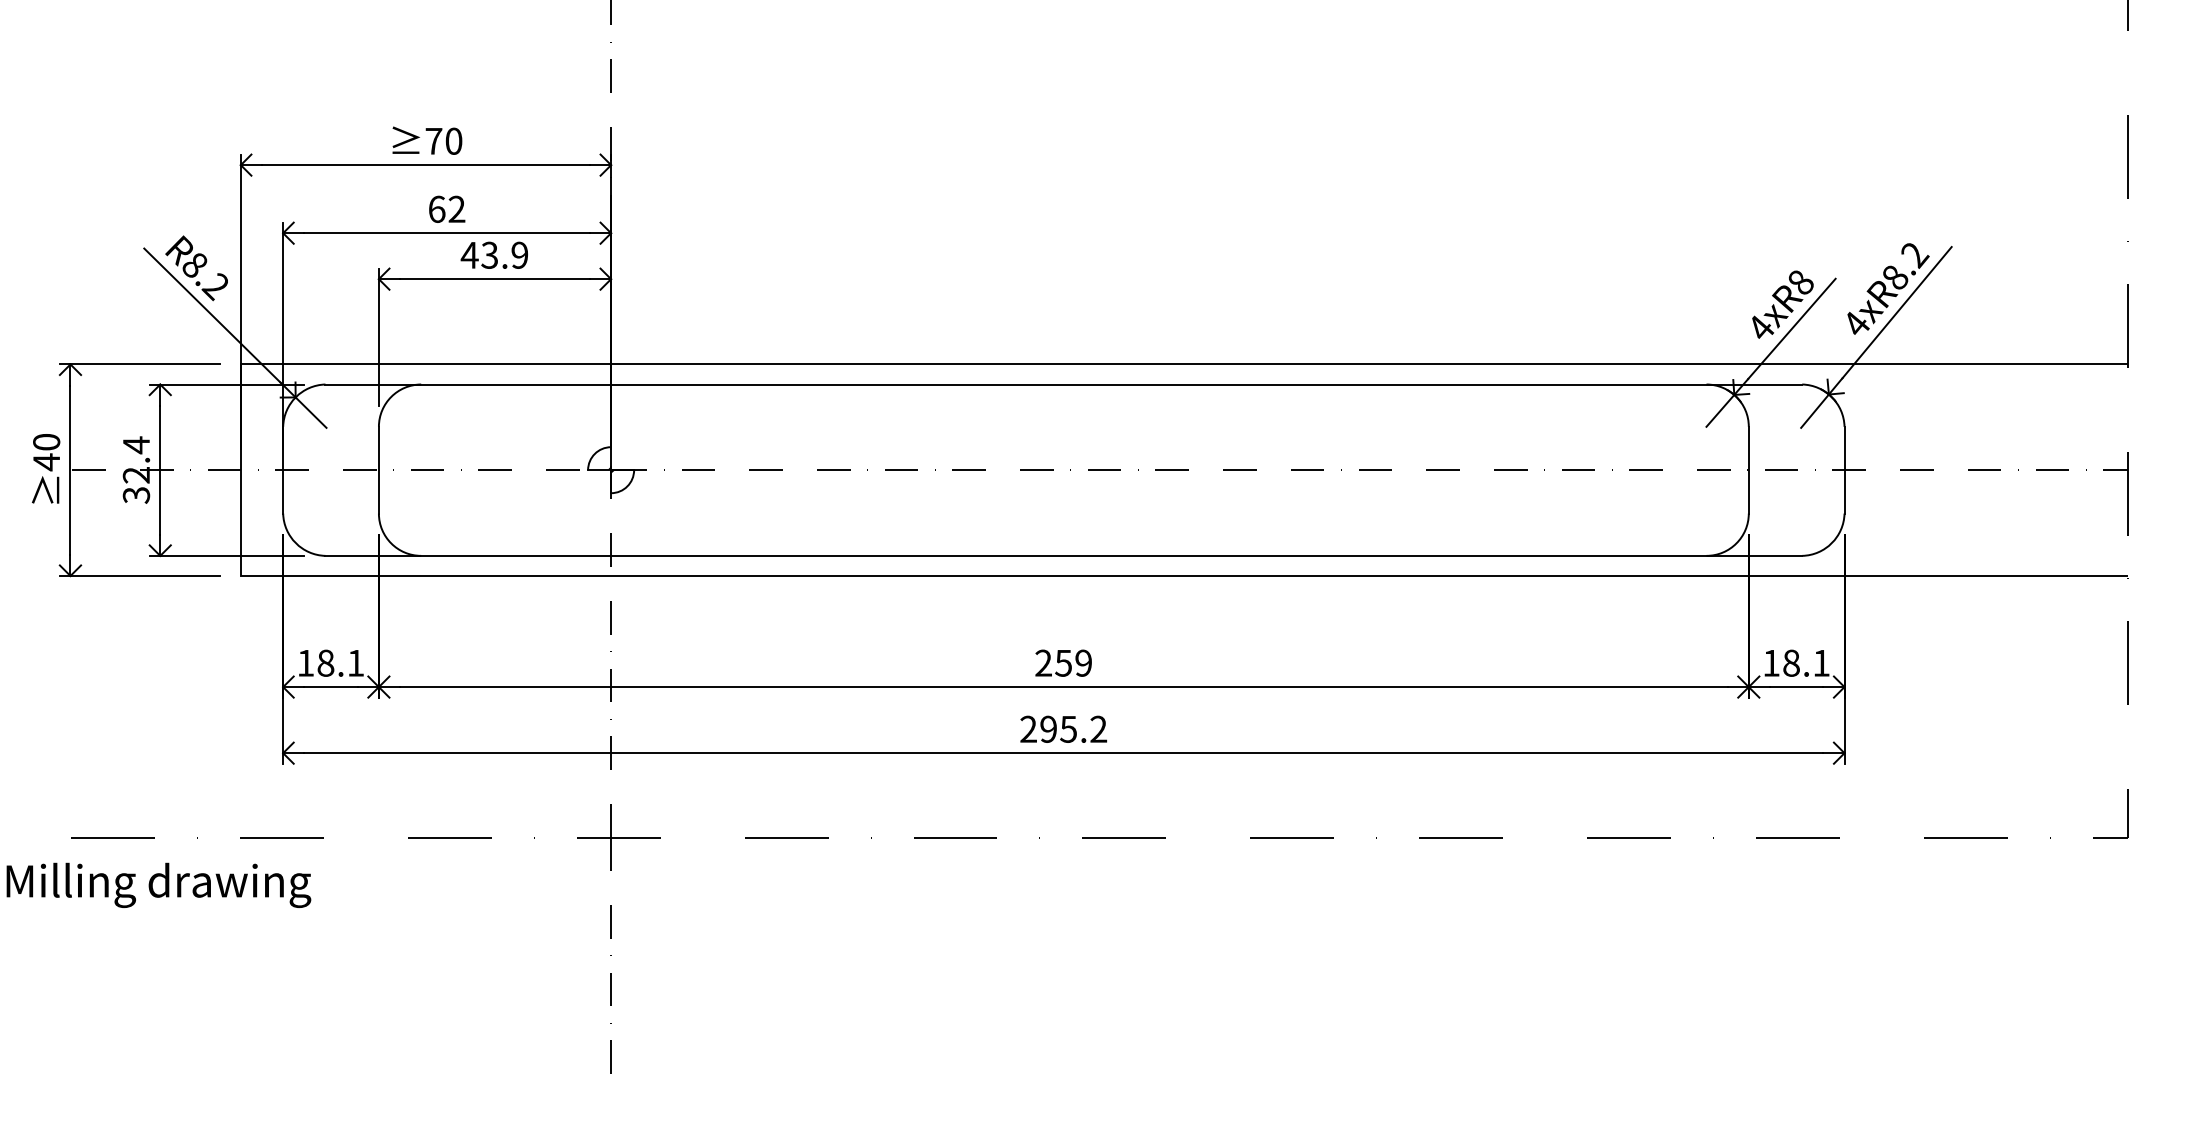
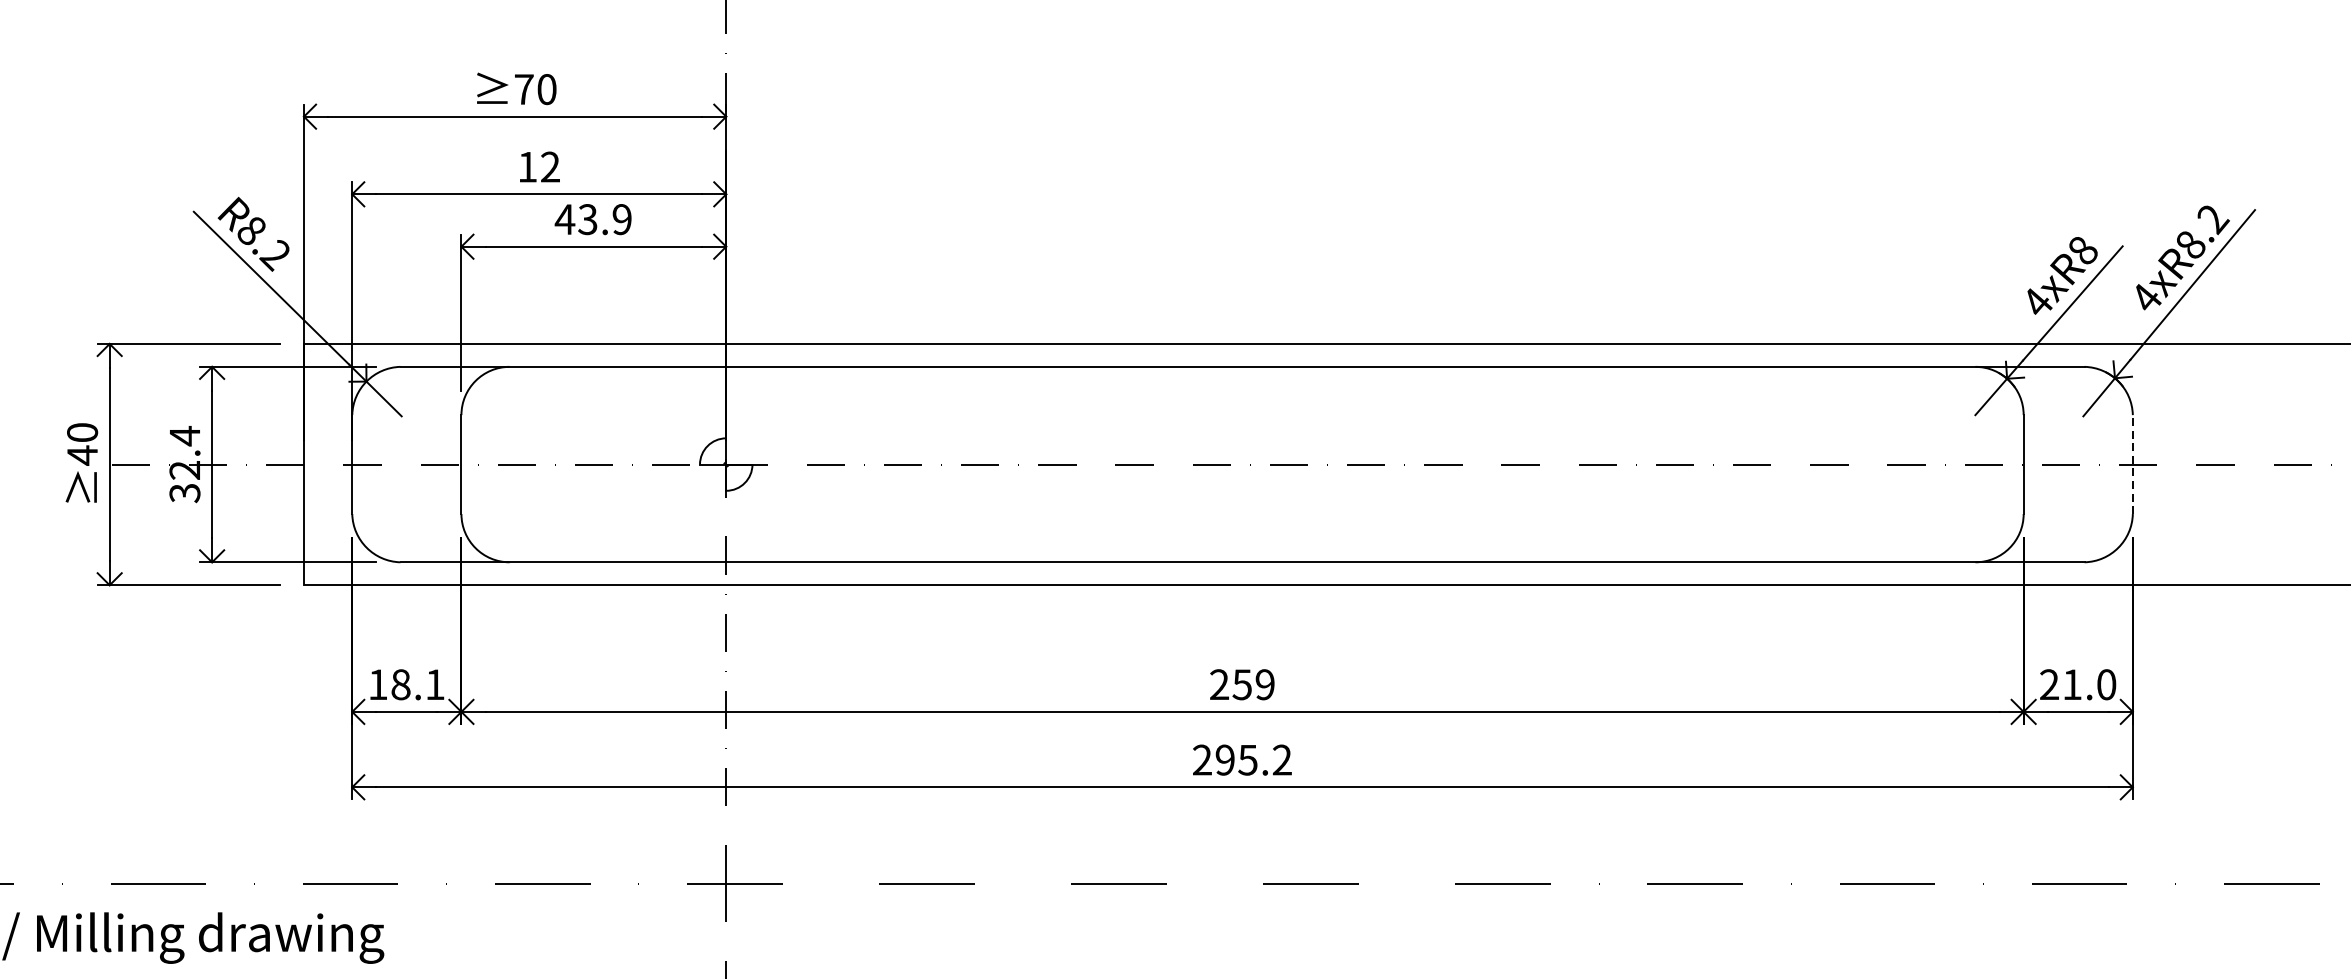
text: (437, 208) -> (528, 166), 62 -> 12
line: (1844, 469) -> (2132, 463), solid -> dashed
text: (1796, 662) -> (2078, 683), 18.1 -> 21.0

